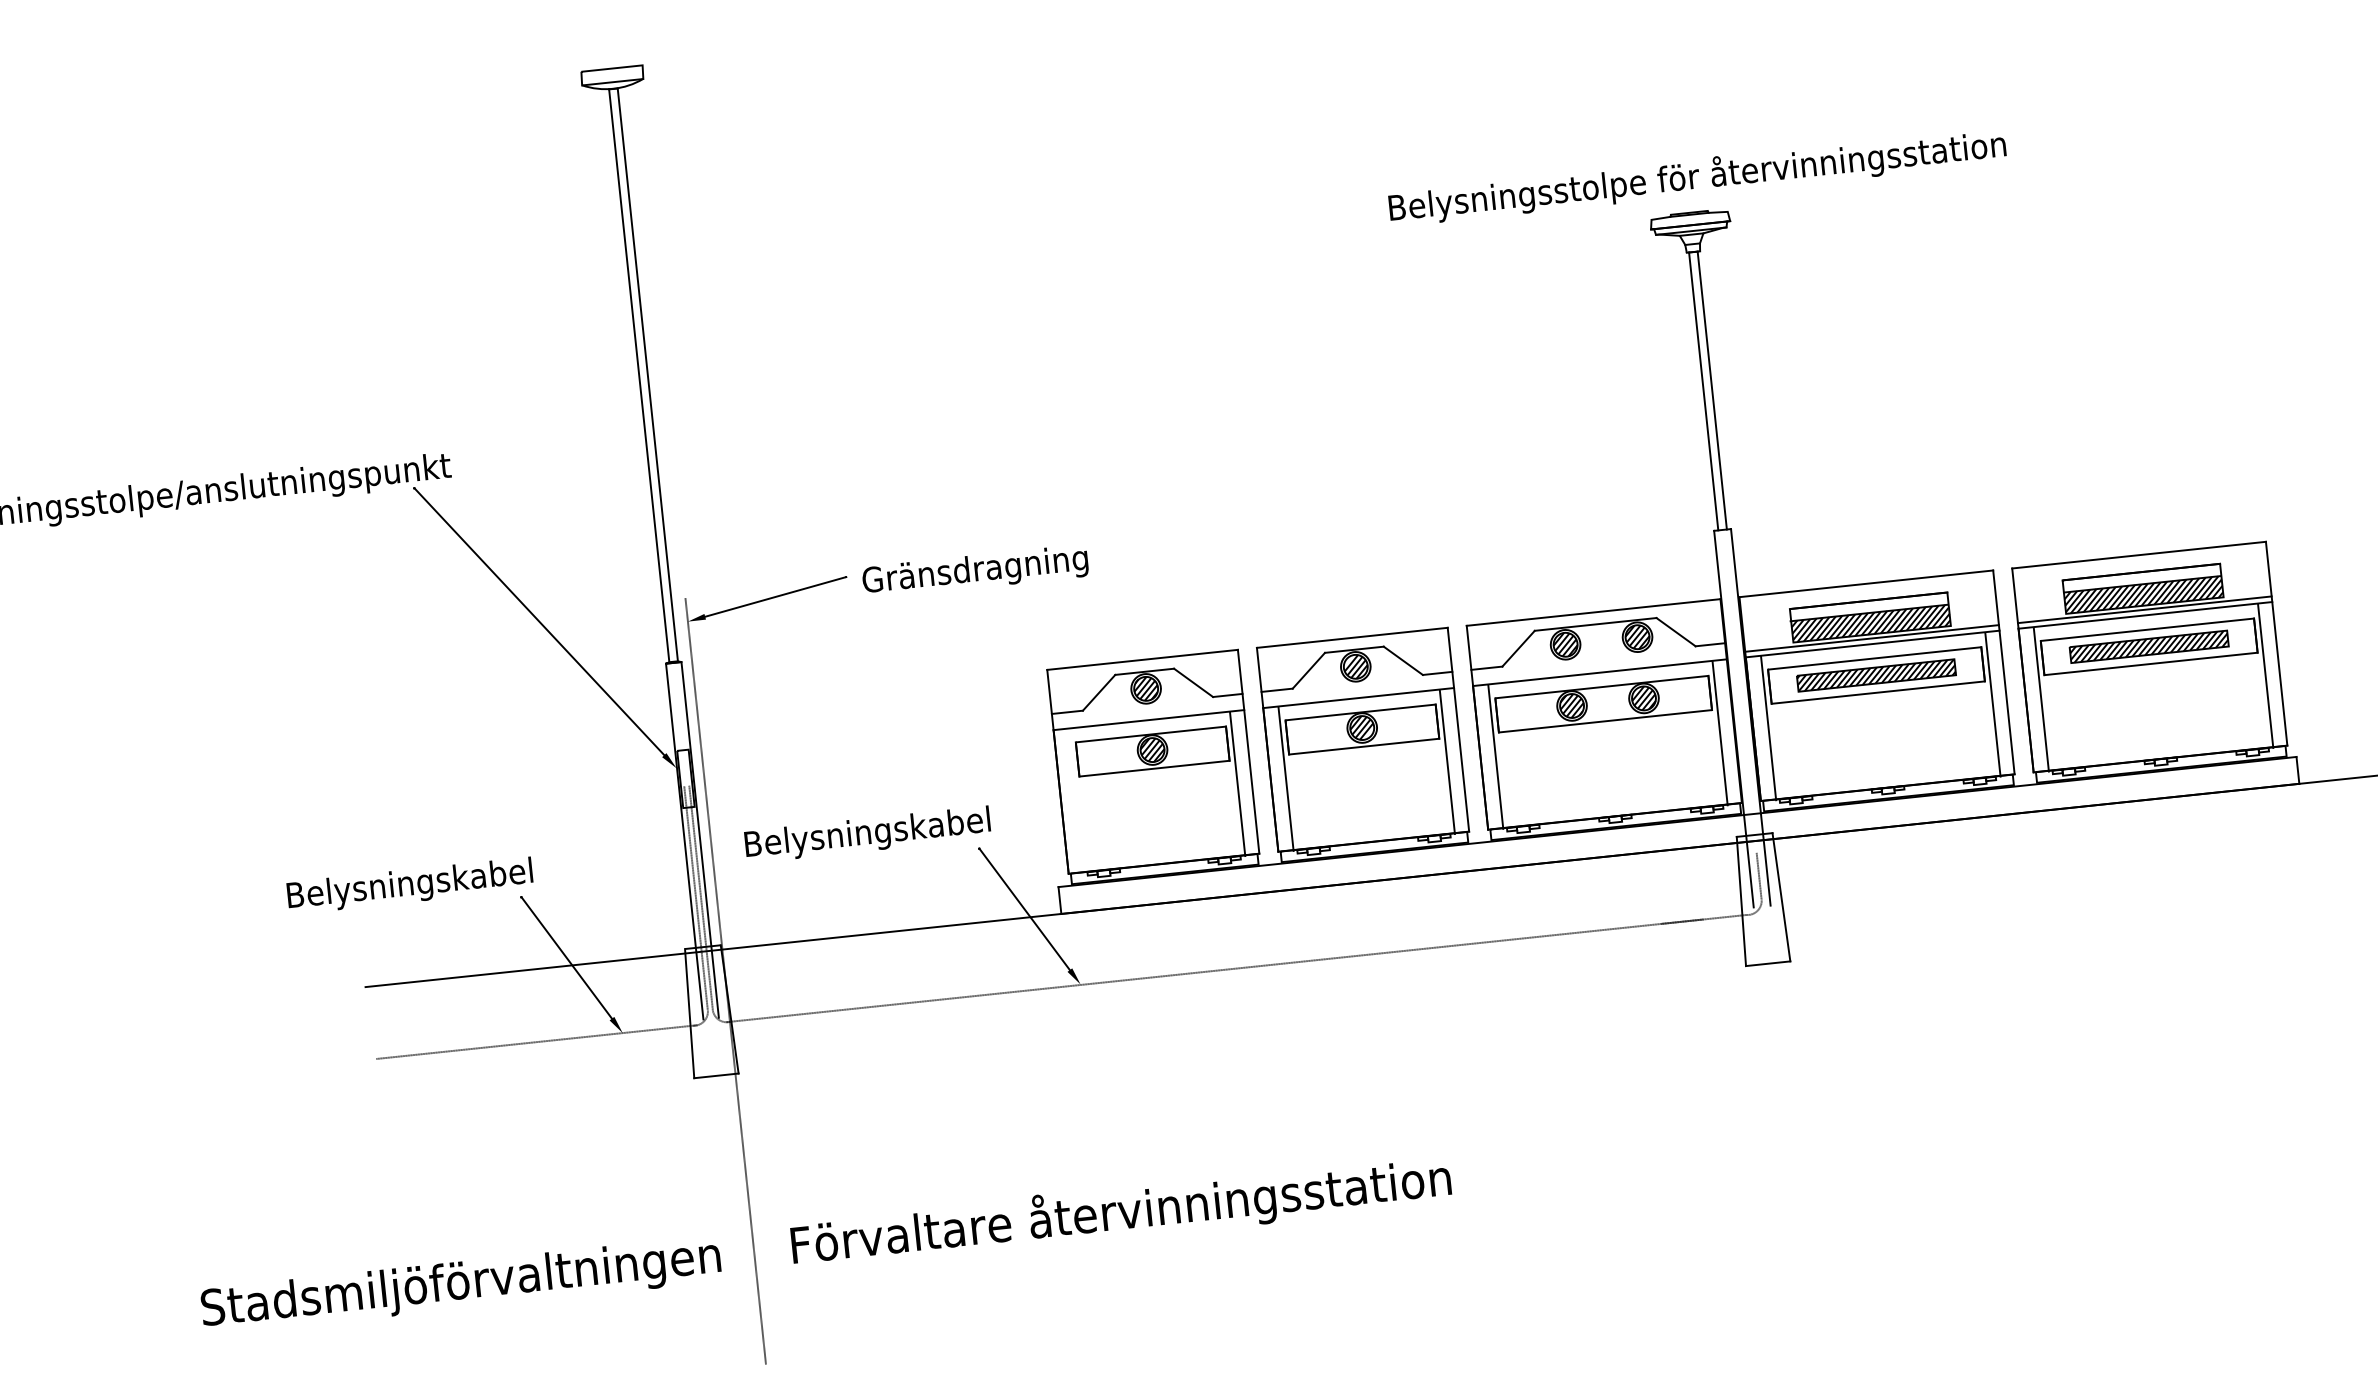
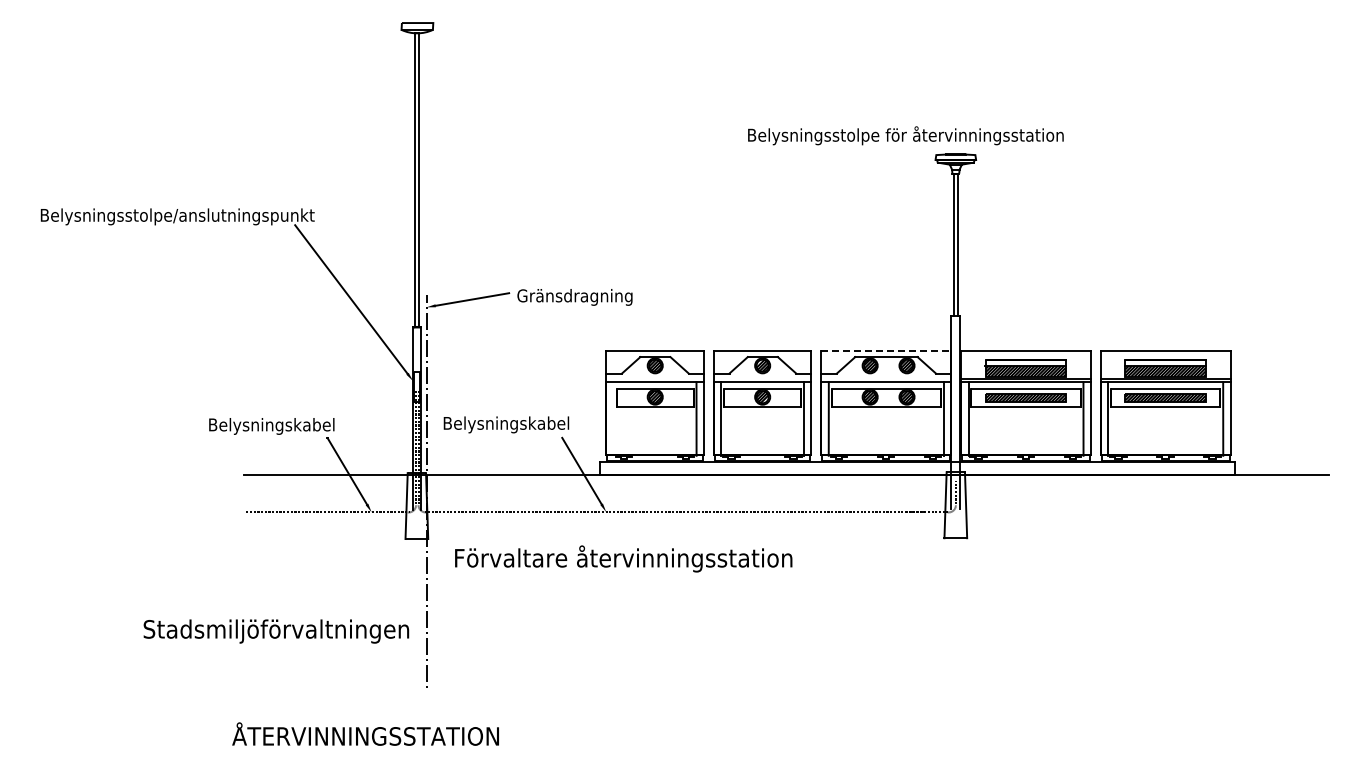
text: (1696, 176) -> (905, 135), moved
line: (1594, 611) -> (886, 350), solid -> dashed
text: (1120, 1211) -> (623, 558), moved

